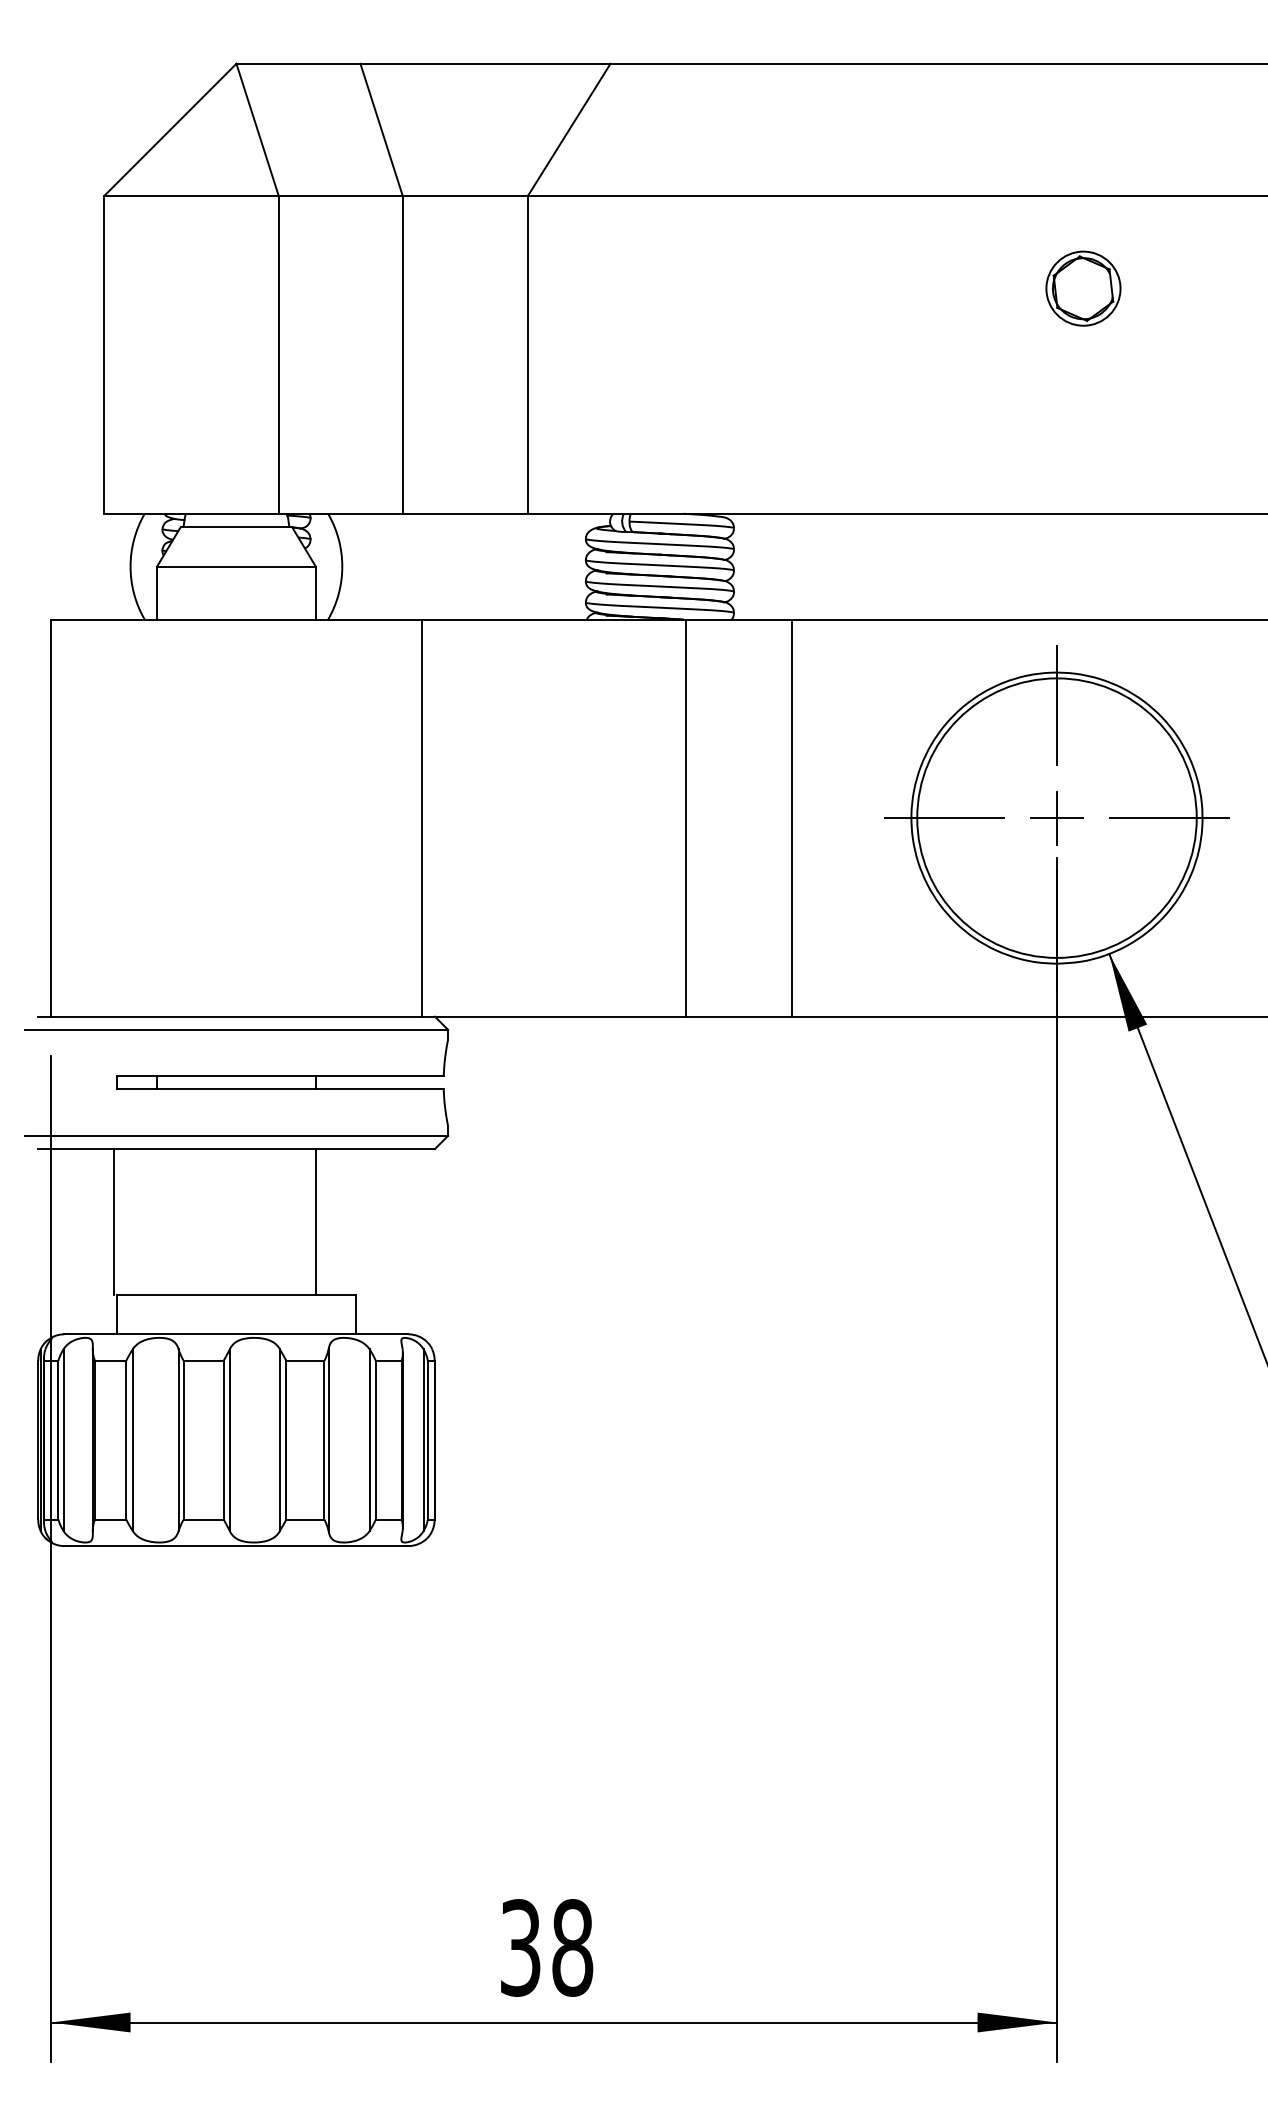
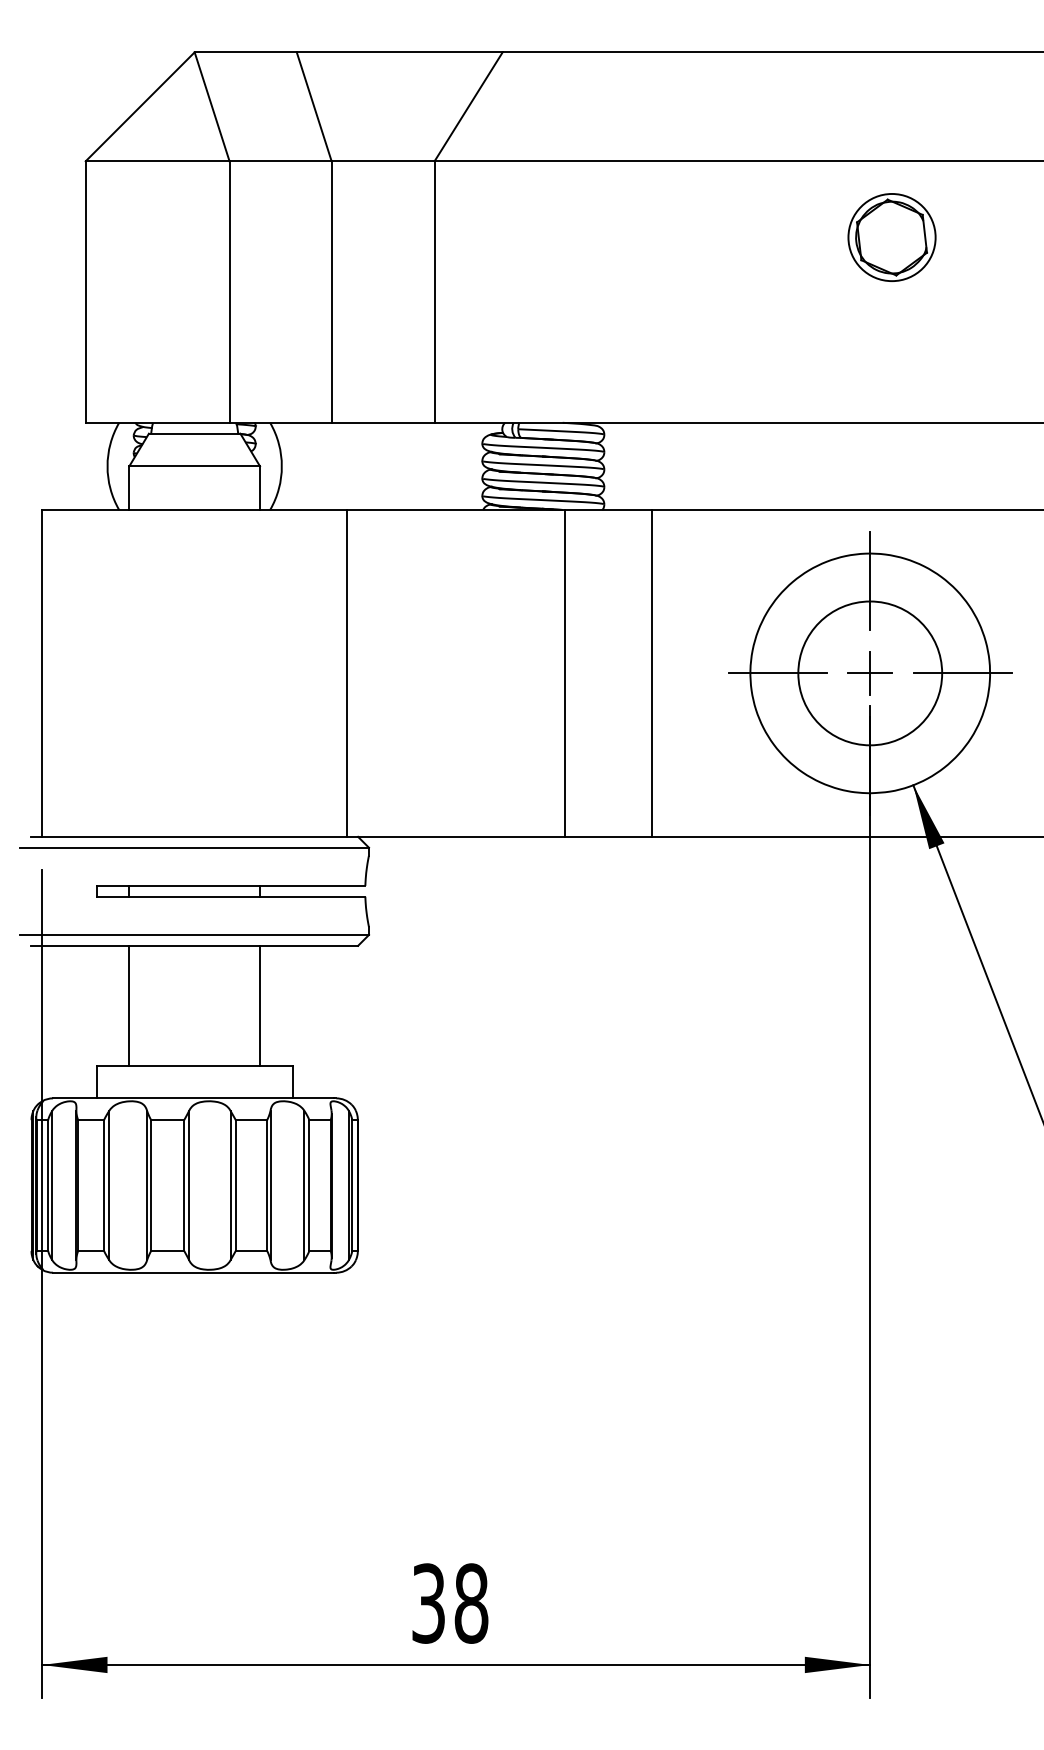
part: (1083, 288) -> (892, 237), size x1.43
circle: (1056, 817) -> (869, 672), size x0.62
line: (114, 1221) -> (129, 1005), moved

